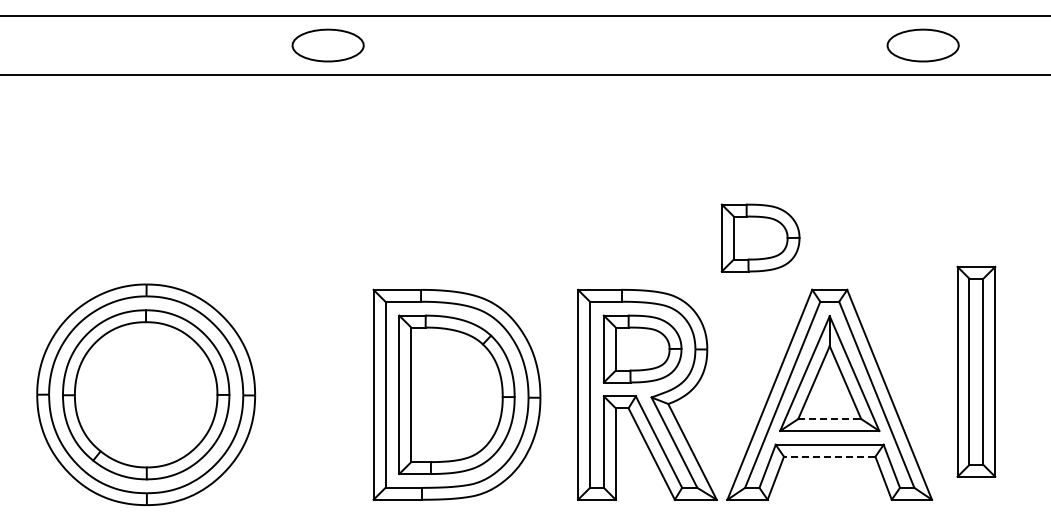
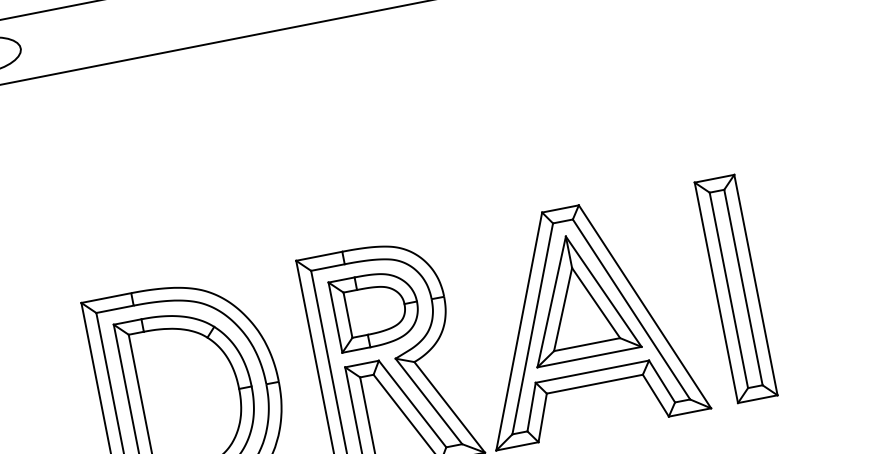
part: (760, 237) -> (476, 168), removed
part: (976, 371) -> (736, 288), moved
line: (830, 419) -> (587, 344), dashed -> solid
line: (829, 456) -> (594, 384), dashed -> solid

